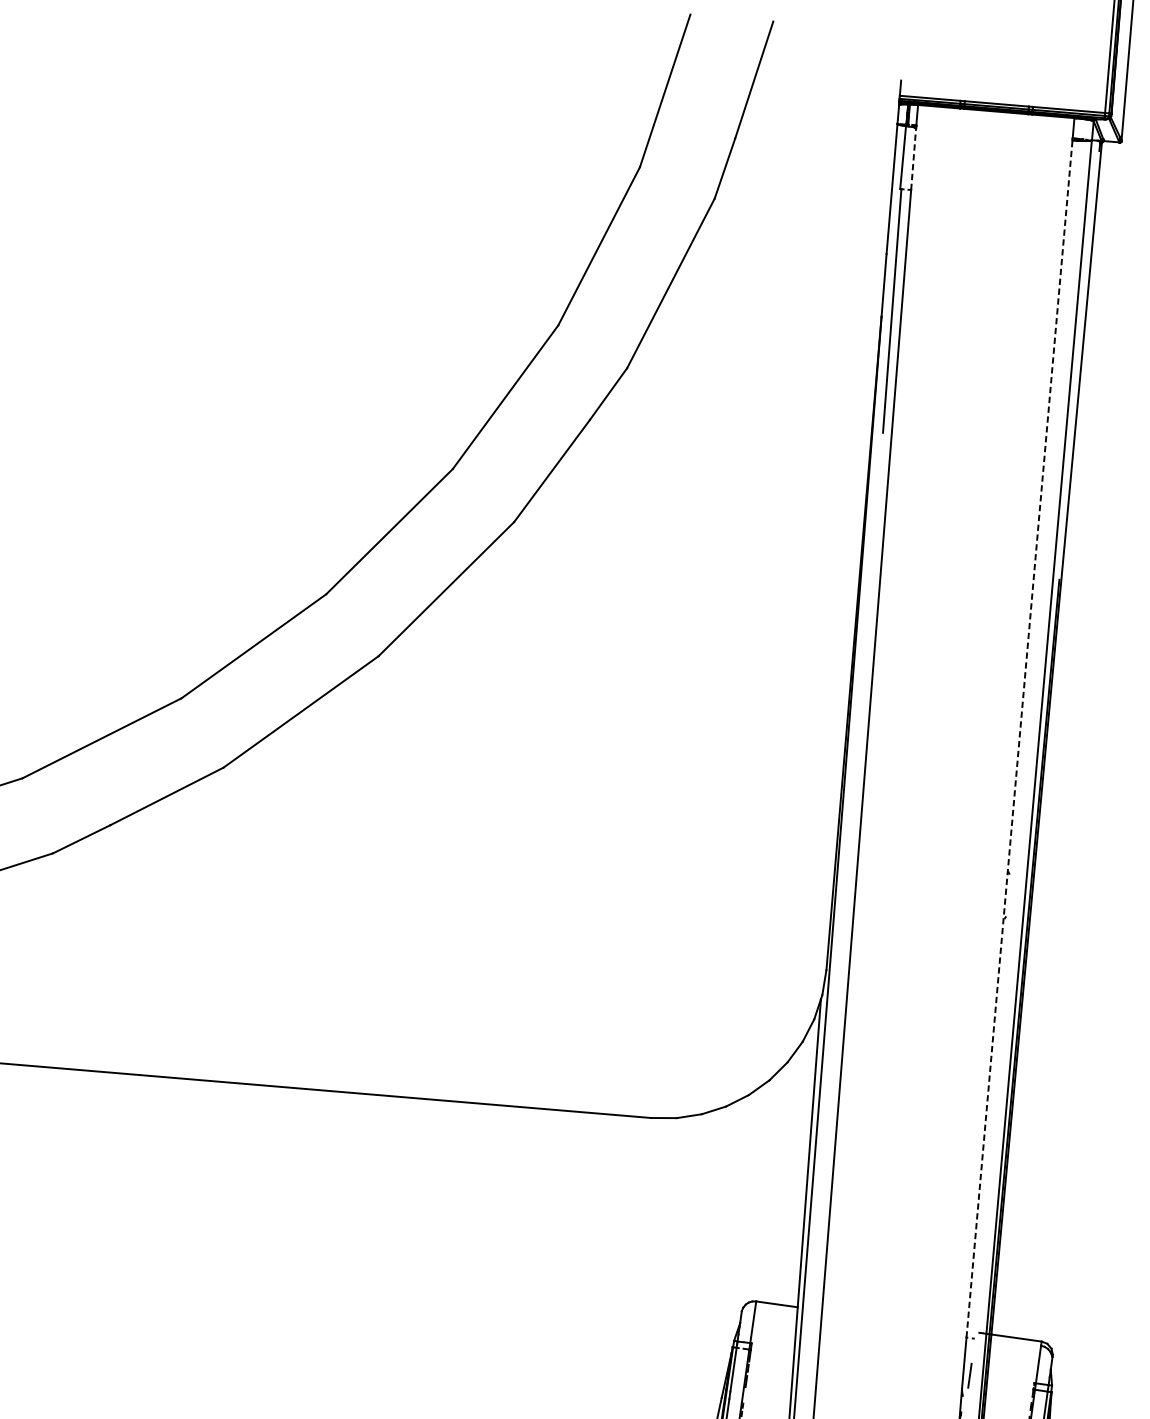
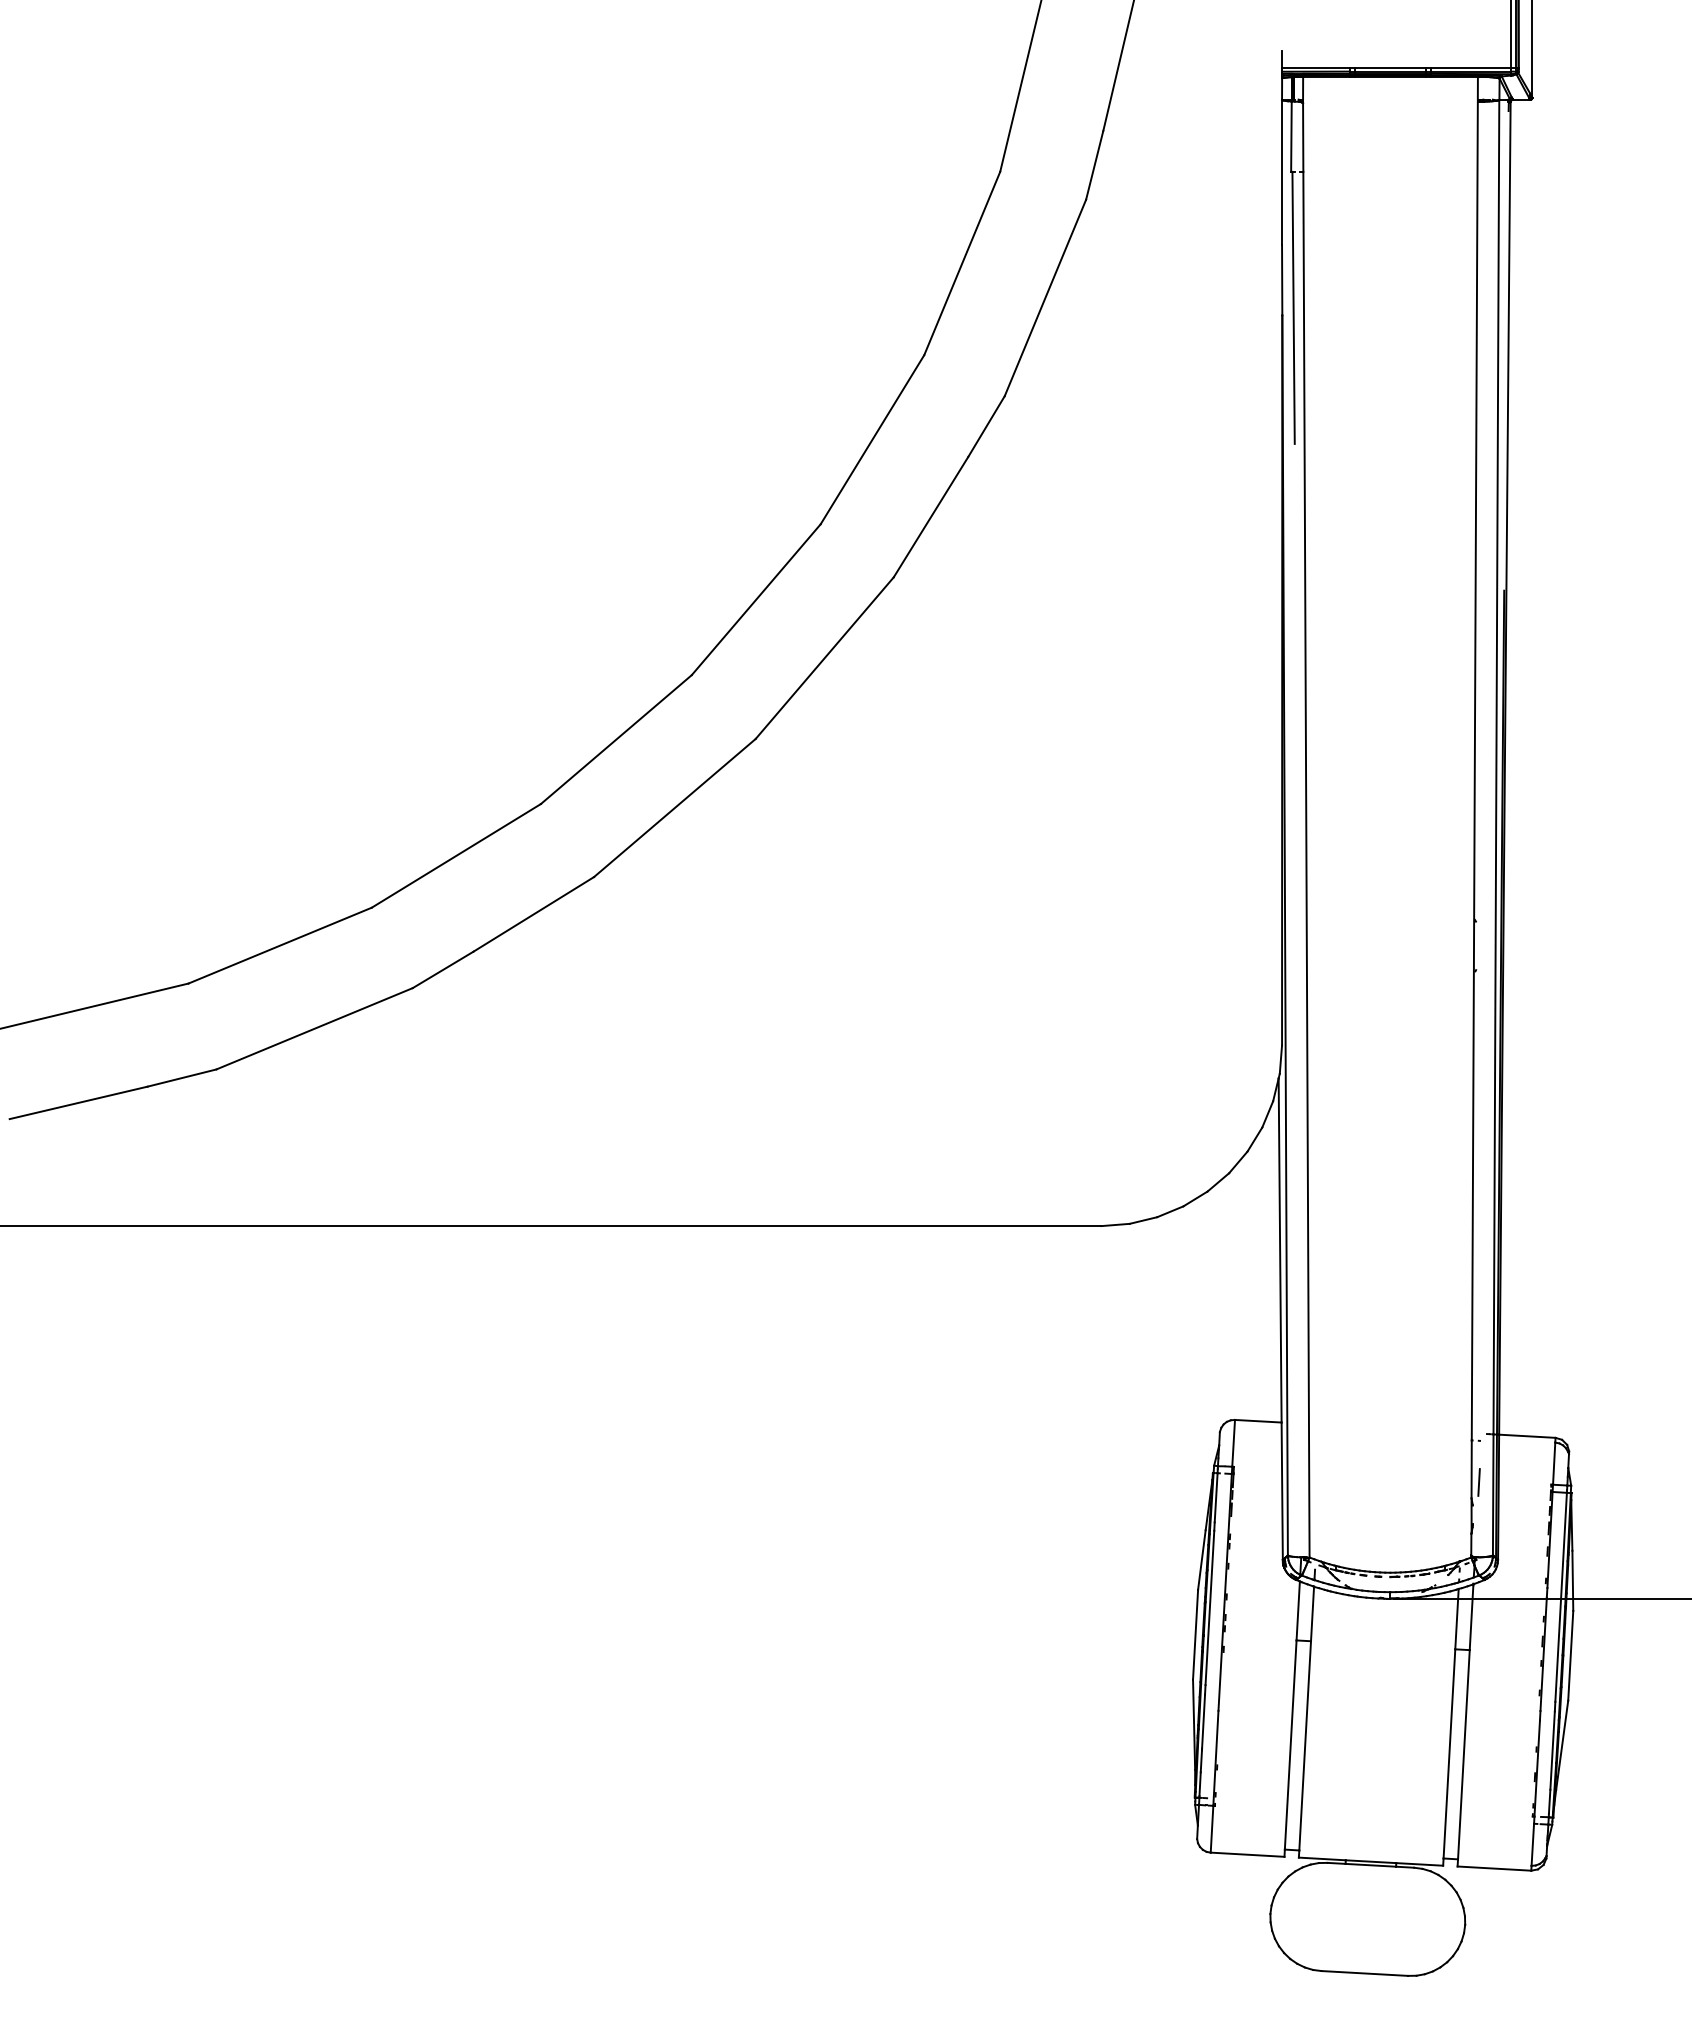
line: (913, 159) -> (1303, 137), dashed -> solid
line: (1019, 738) -> (1474, 770), dashed -> solid

